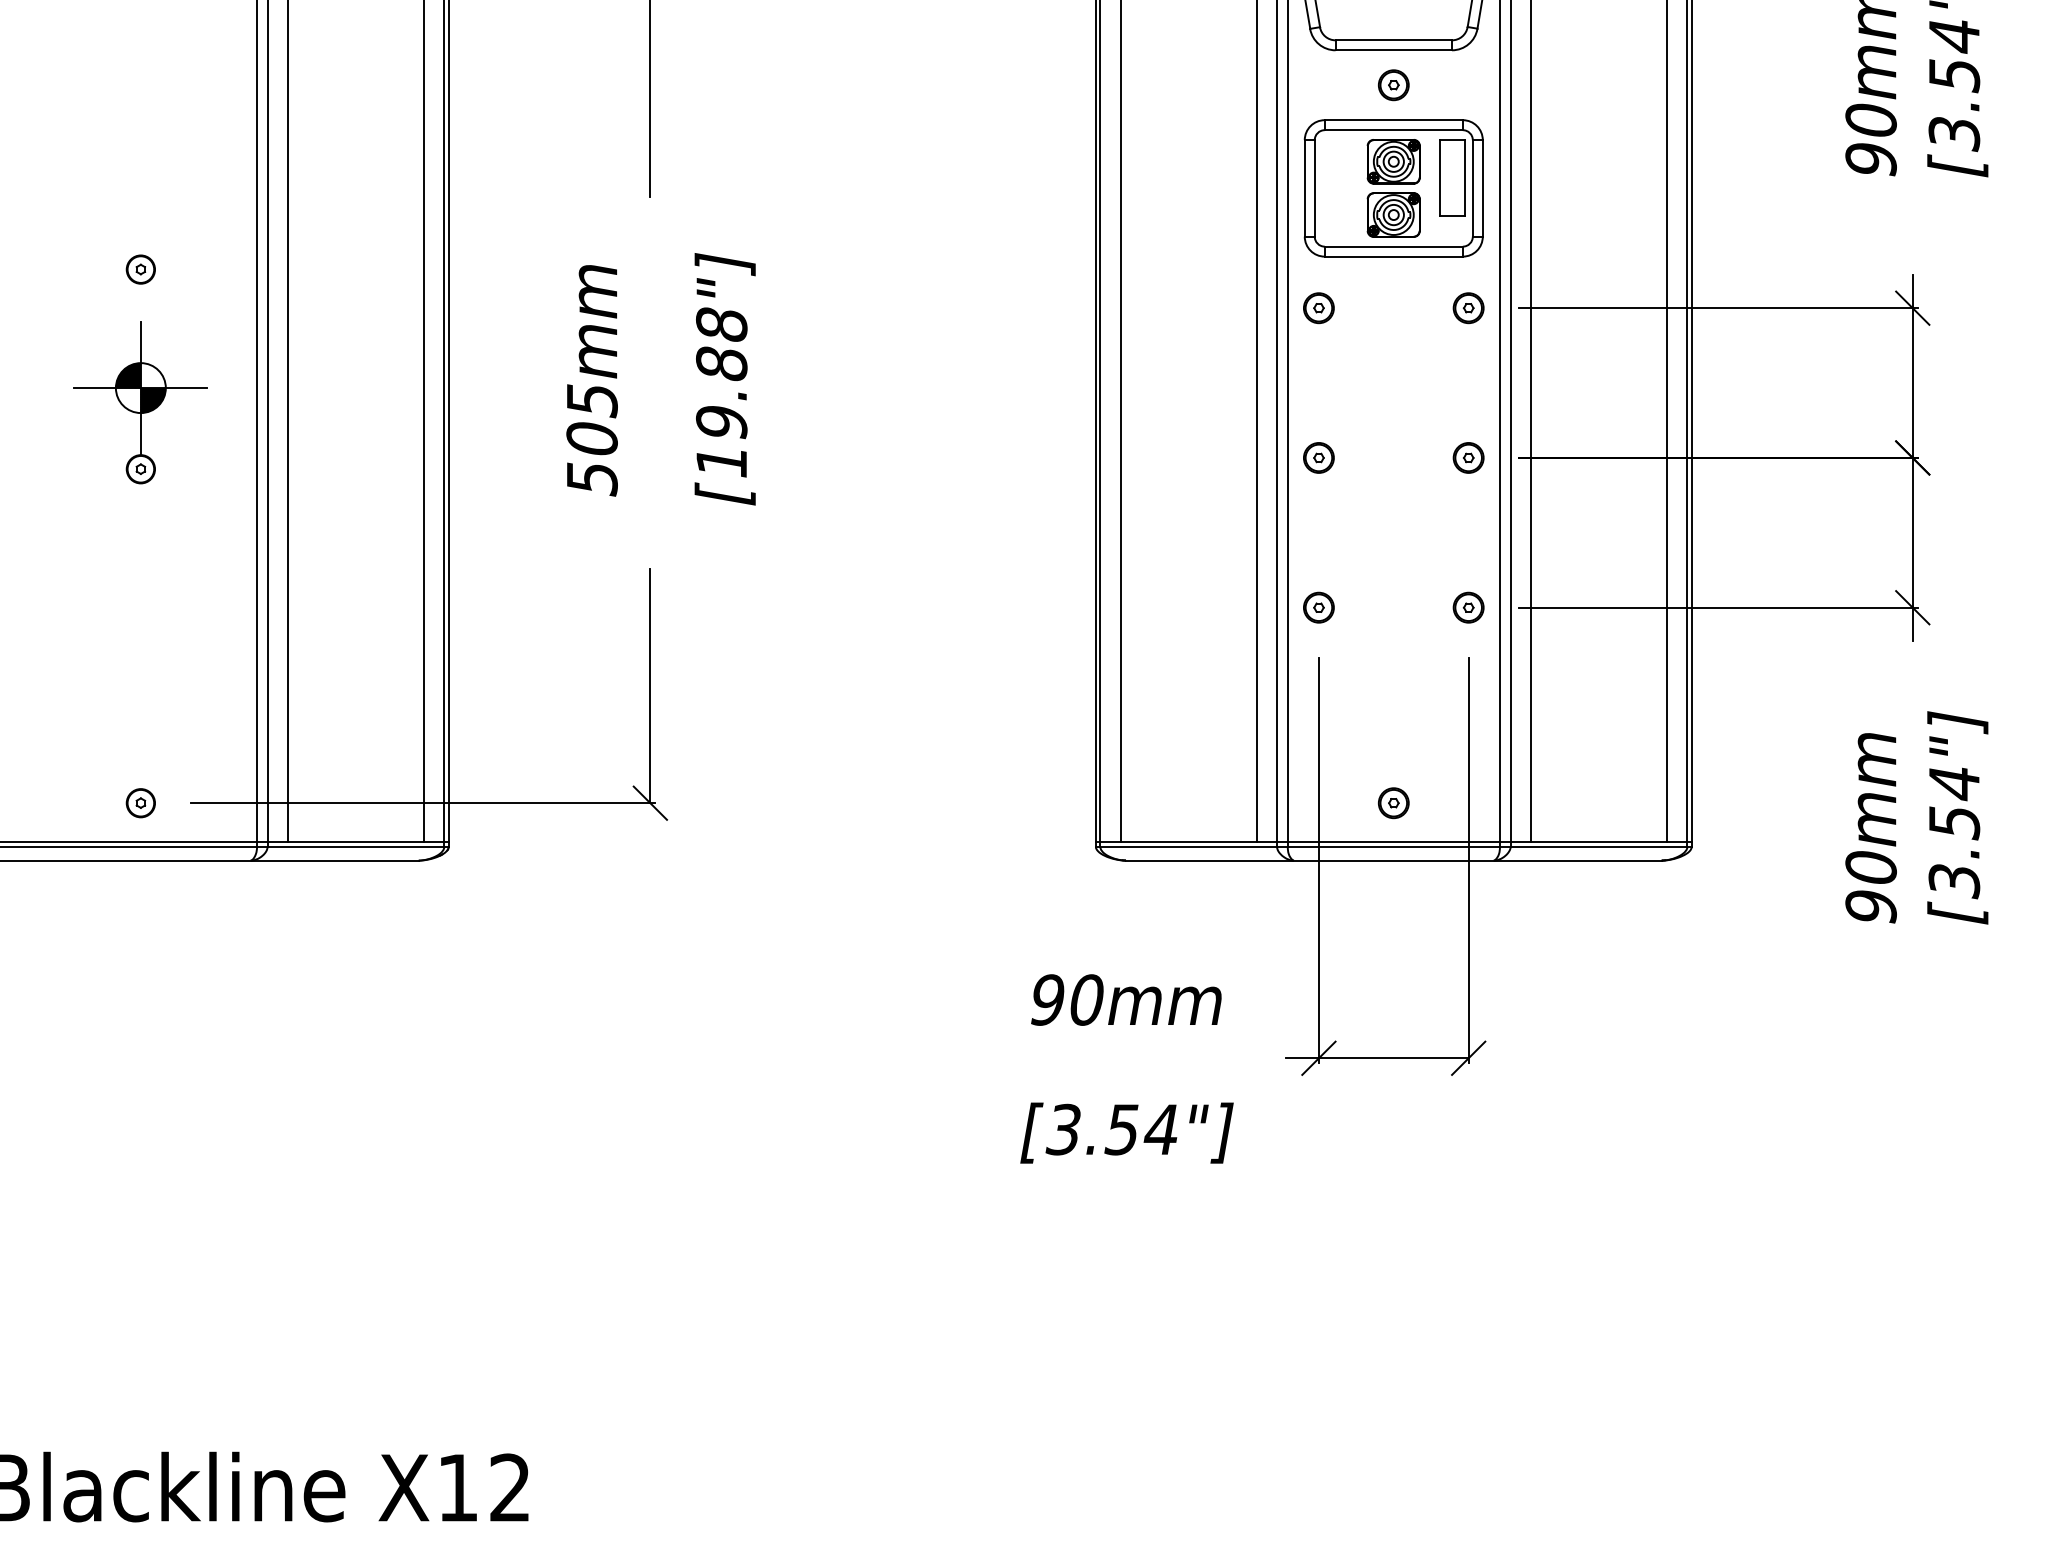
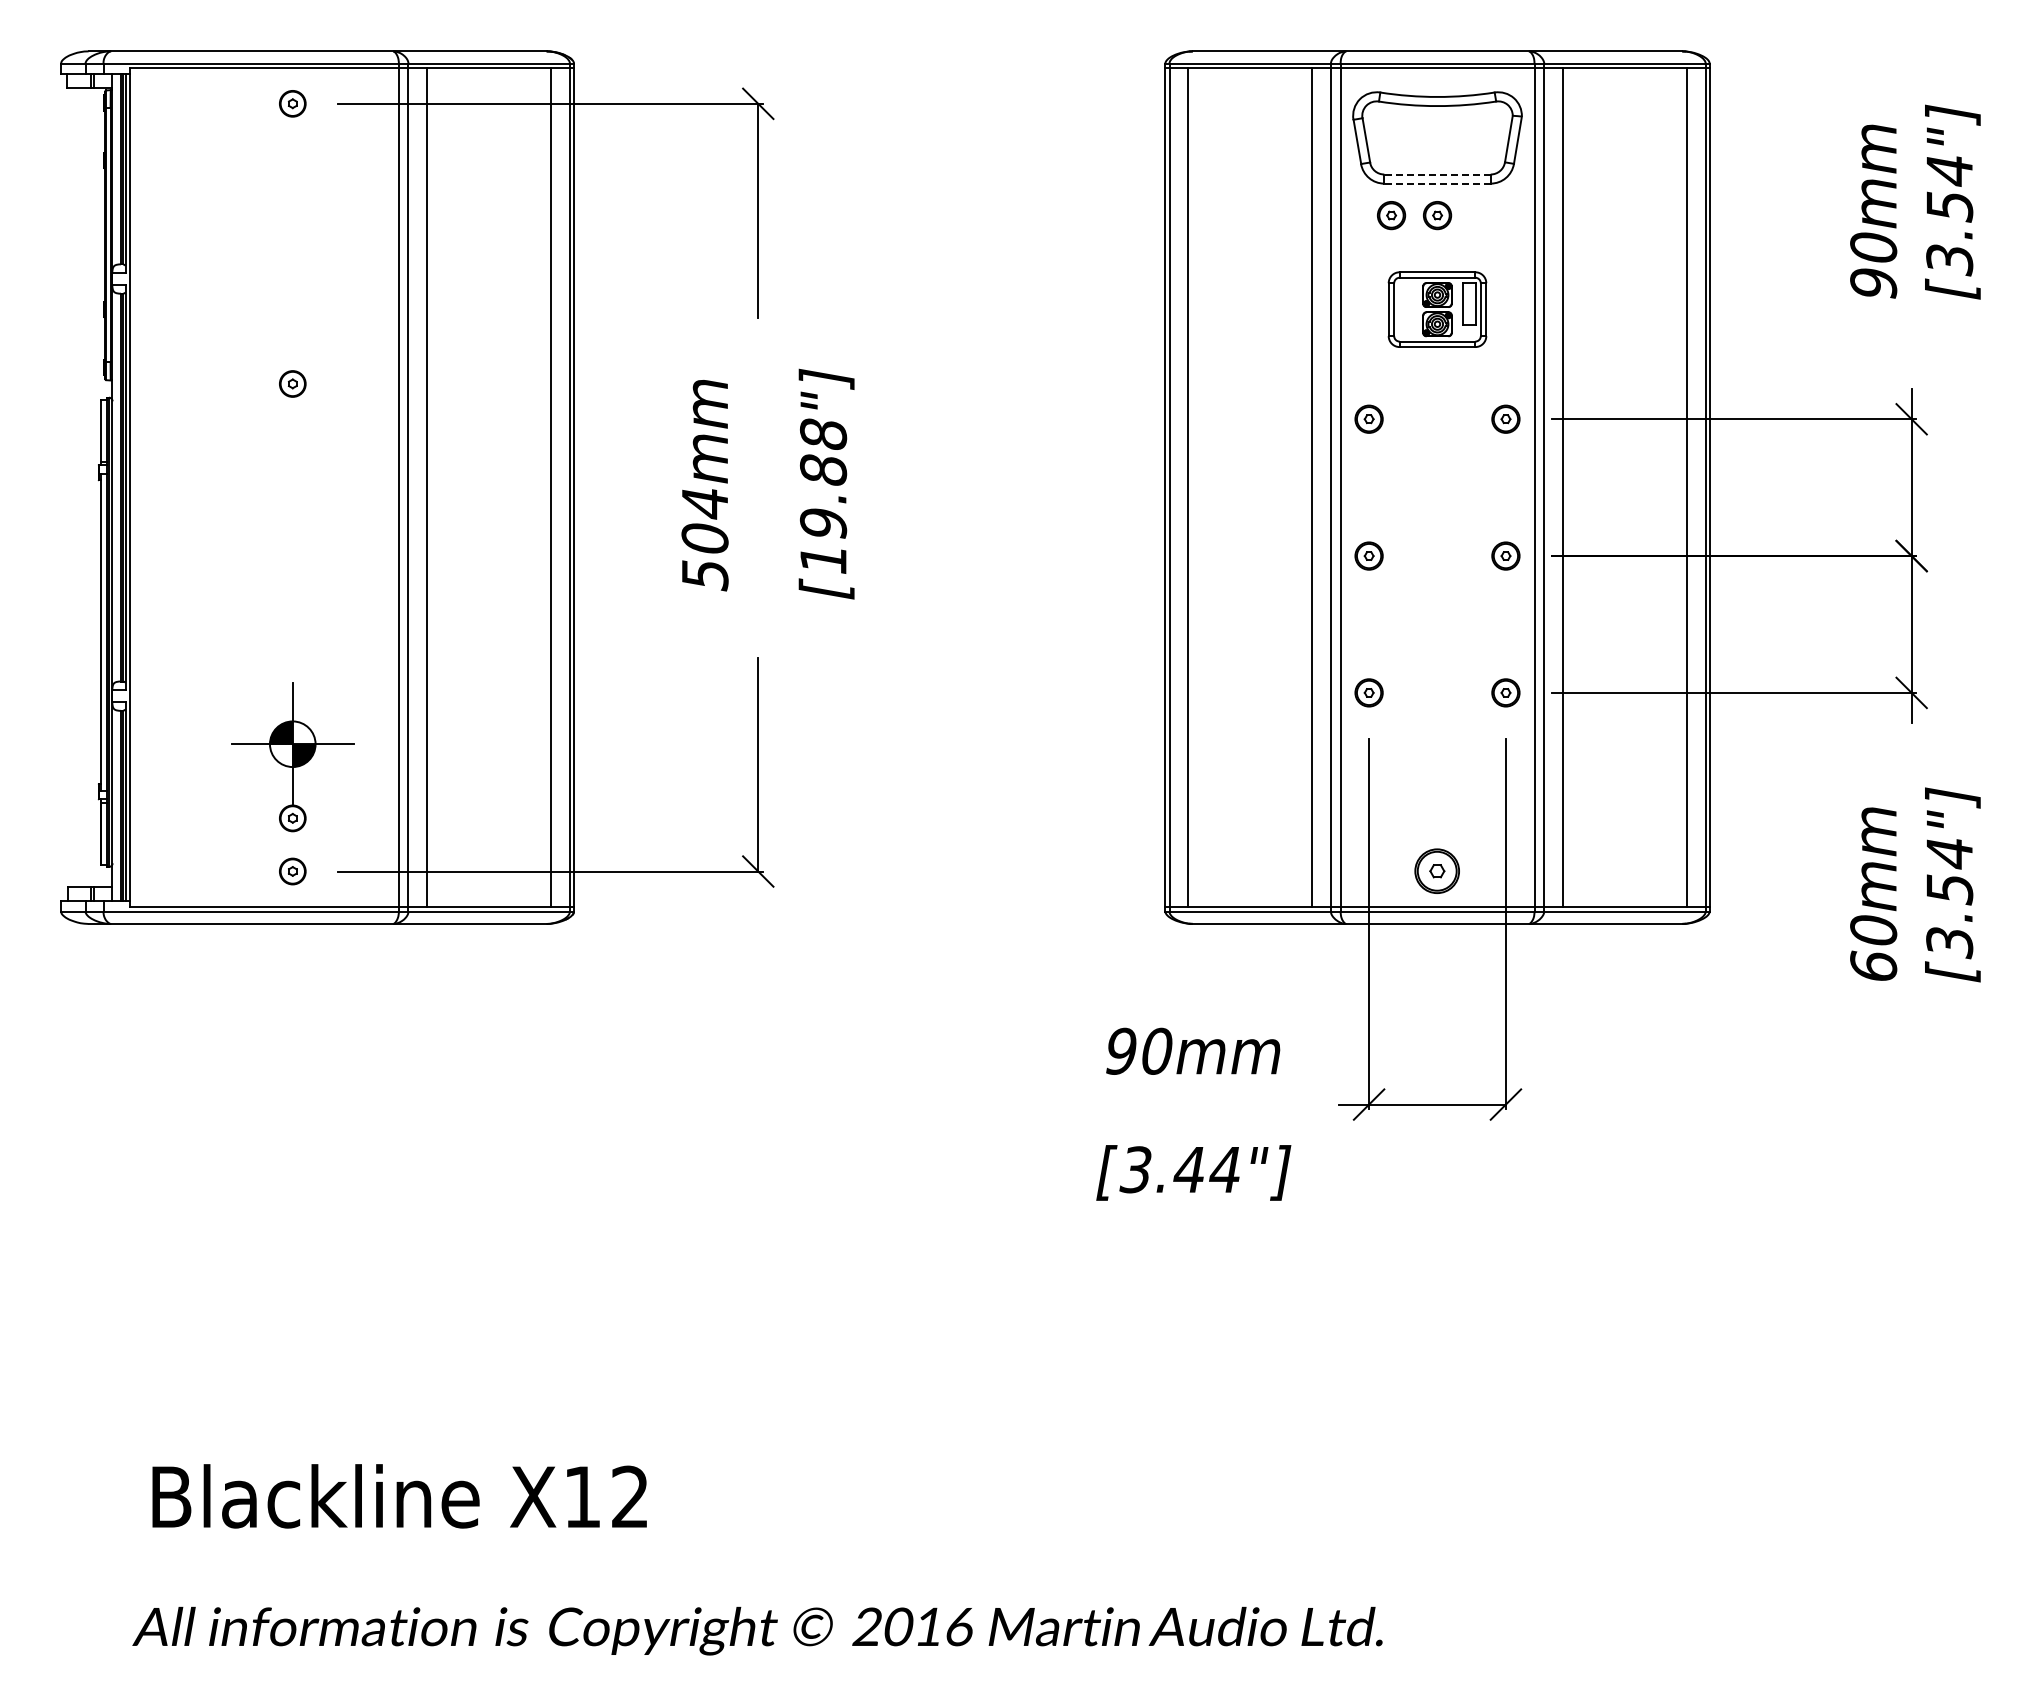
line: (1393, 40) -> (1437, 174), solid -> dashed
line: (1393, 50) -> (1437, 183), solid -> dashed
part: (1343, 85) -> (1391, 215), added
part: (1393, 188) -> (1437, 309), size x0.6
text: (592, 400) -> (705, 503), 505mm -> 504mm
part: (140, 402) -> (292, 757), moved
part: (1393, 803) -> (1437, 871), size x1.6
text: (1870, 906) -> (1873, 965), 90mm -> 60mm
text: (1121, 1130) -> (1188, 1170), [3.54"] -> [3.44"]

